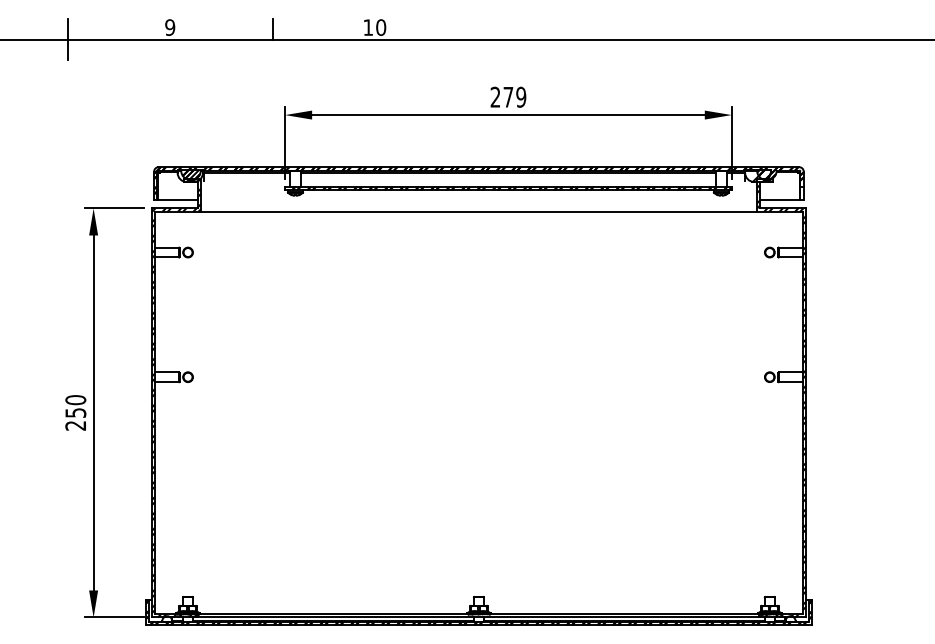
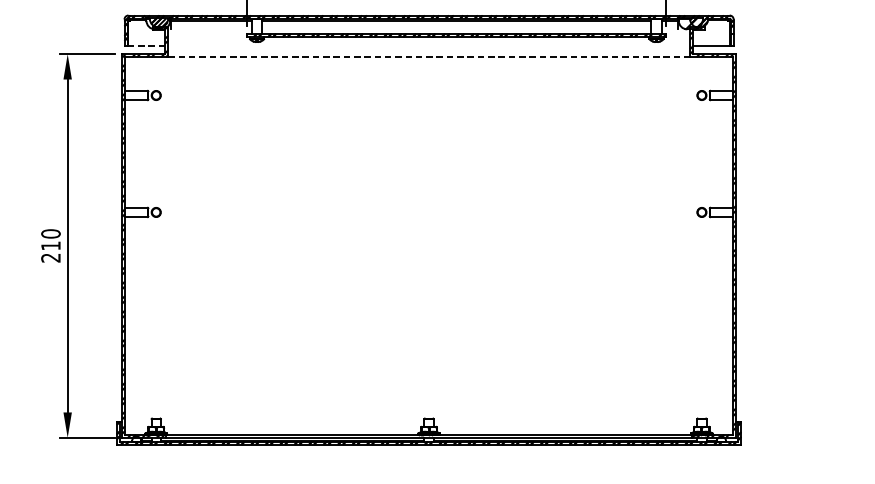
line: (177, 199) -> (146, 45), solid -> dashed
line: (479, 211) -> (429, 57), solid -> dashed
text: (75, 412) -> (50, 245), 250 -> 210

